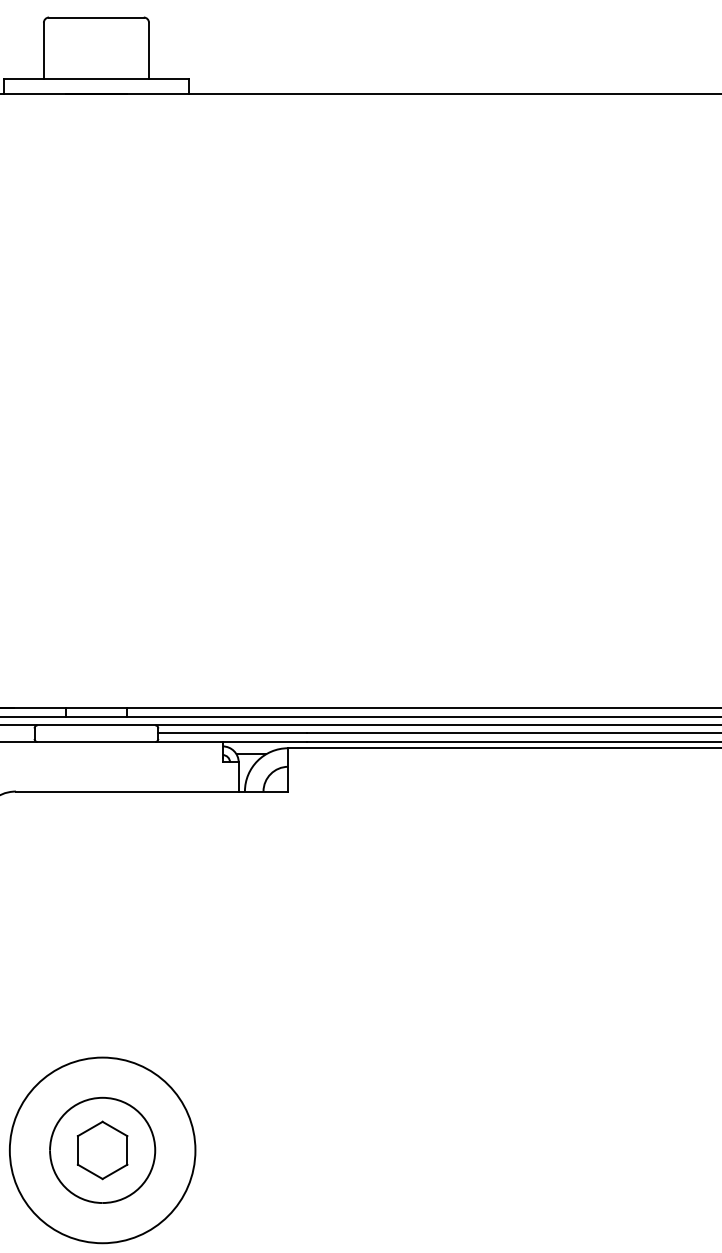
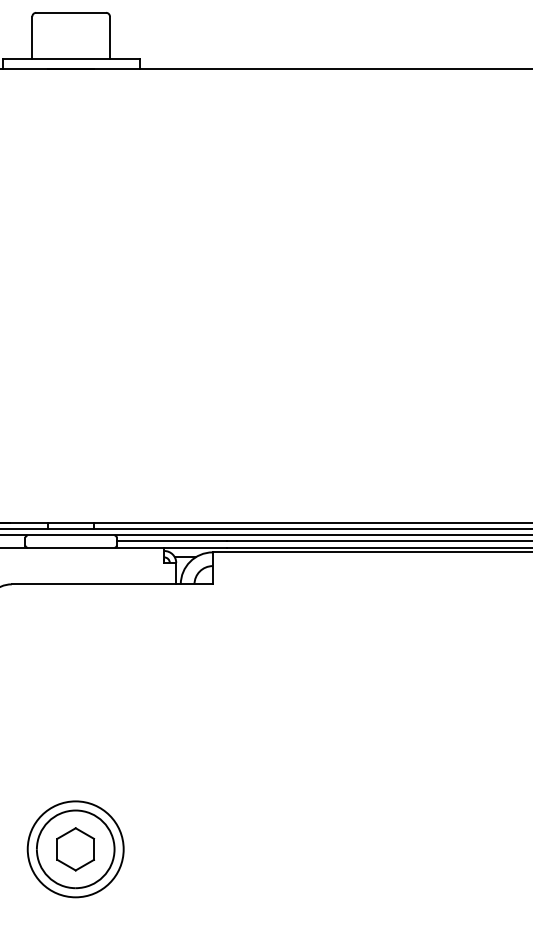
circle: (102, 1150) -> (75, 849), size x0.7

